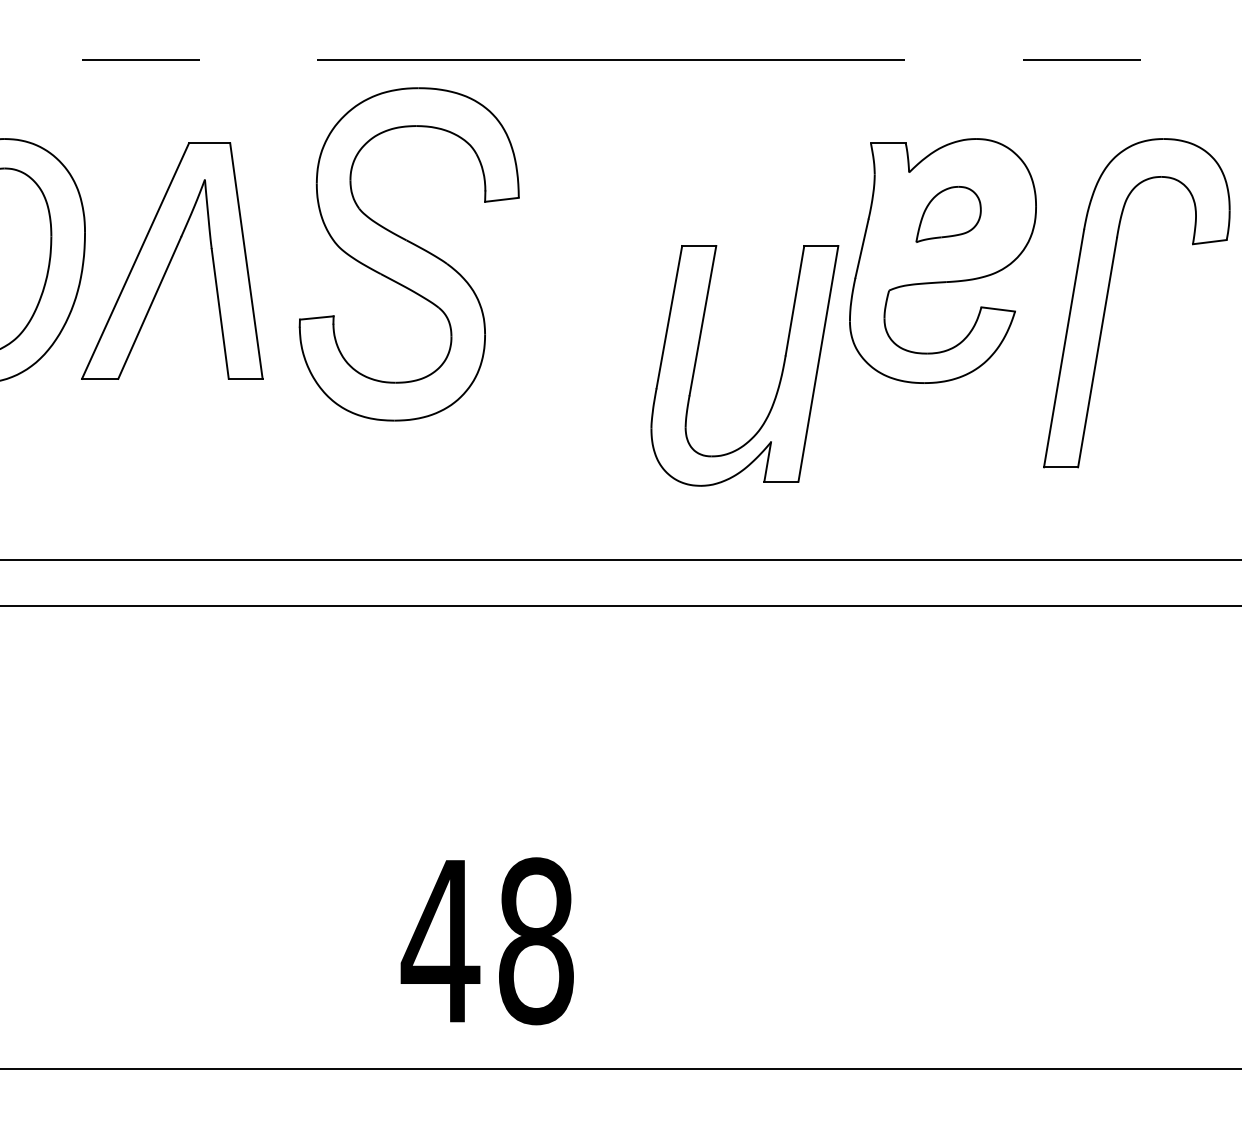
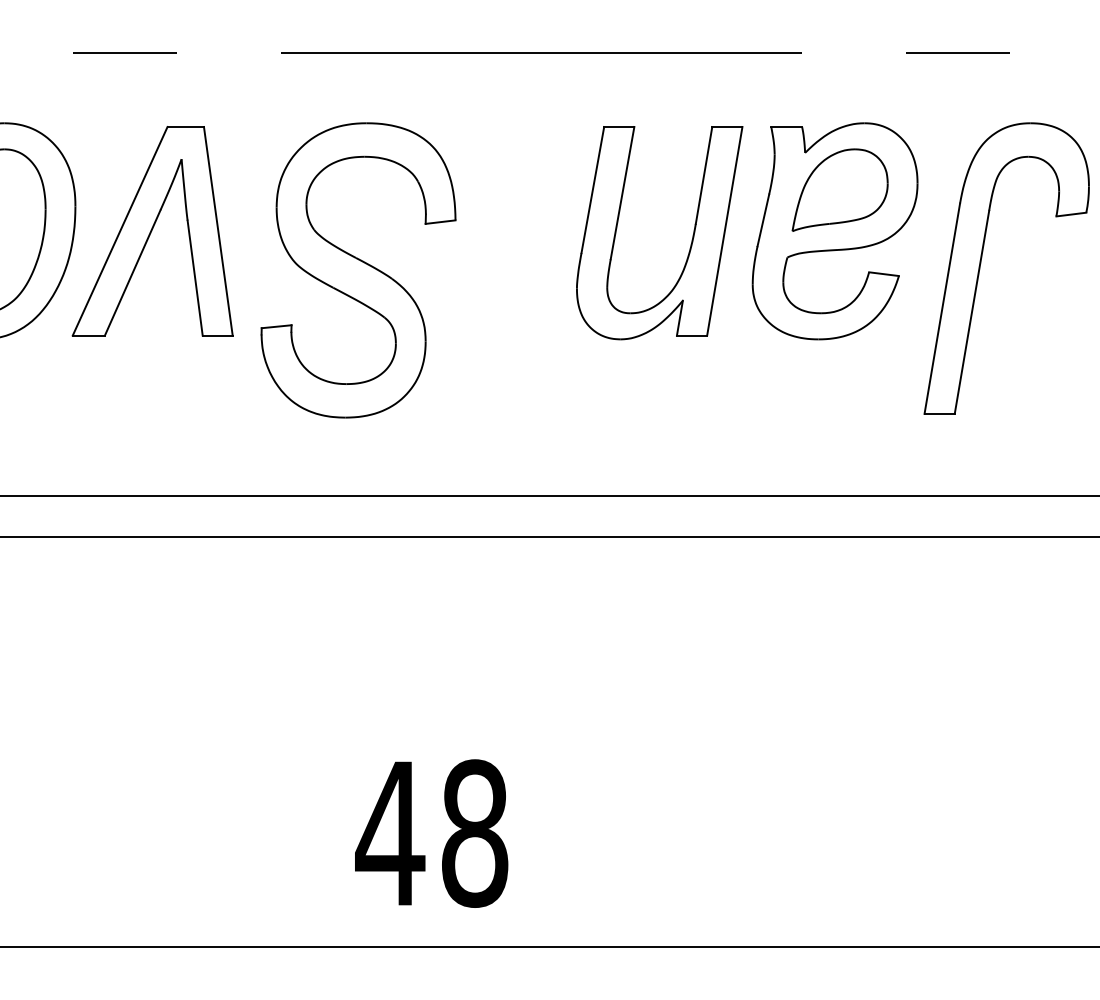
part: (947, 213) -> (839, 189), size x1.67
part: (409, 254) -> (358, 270), moved
part: (780, 374) -> (691, 240), moved

